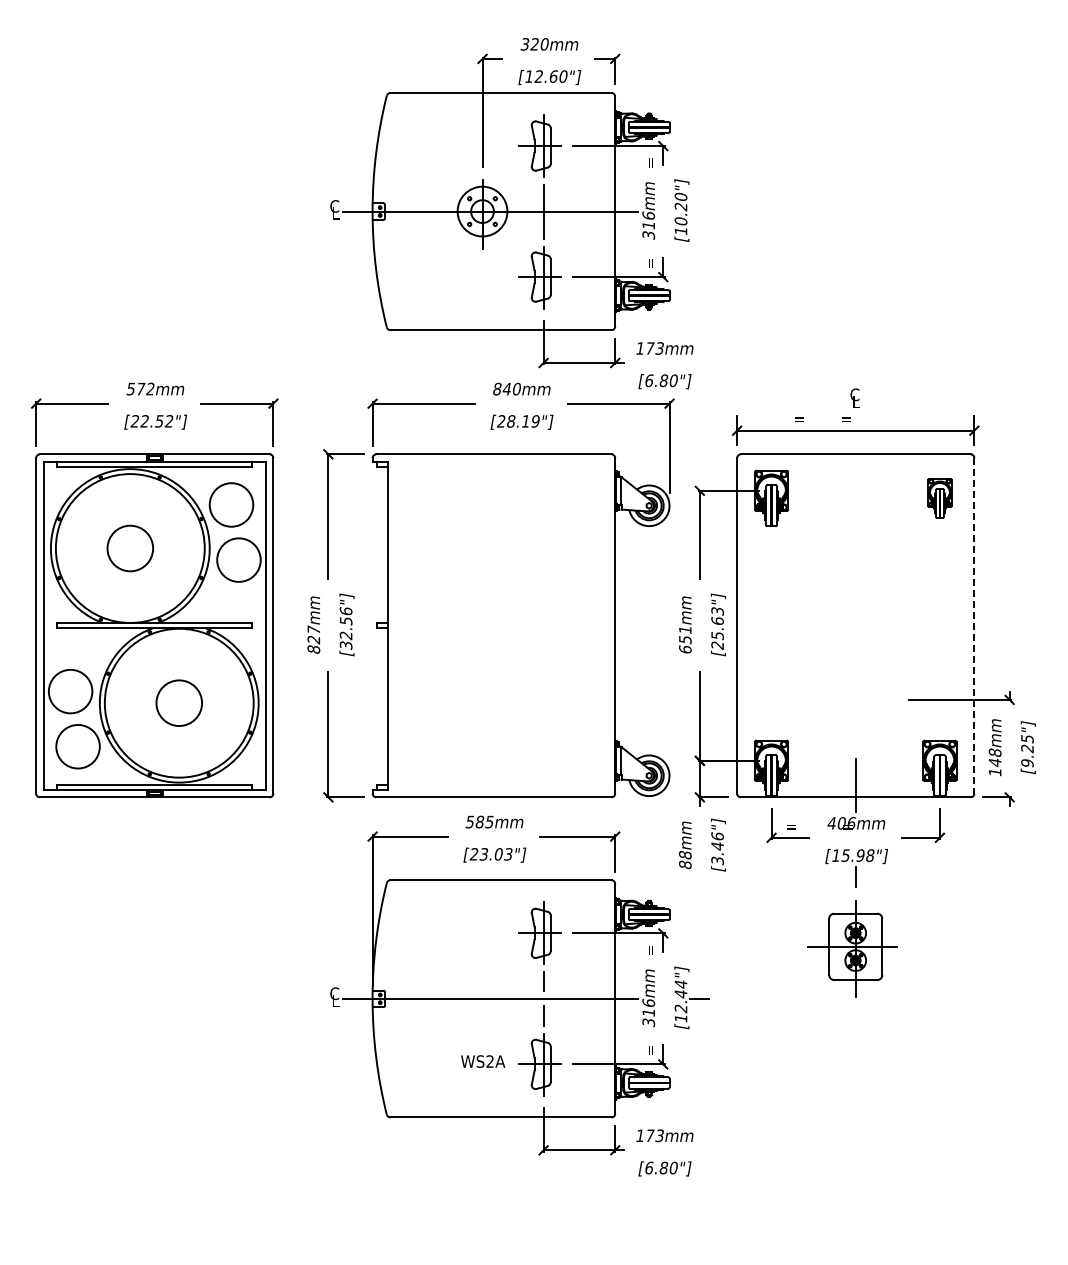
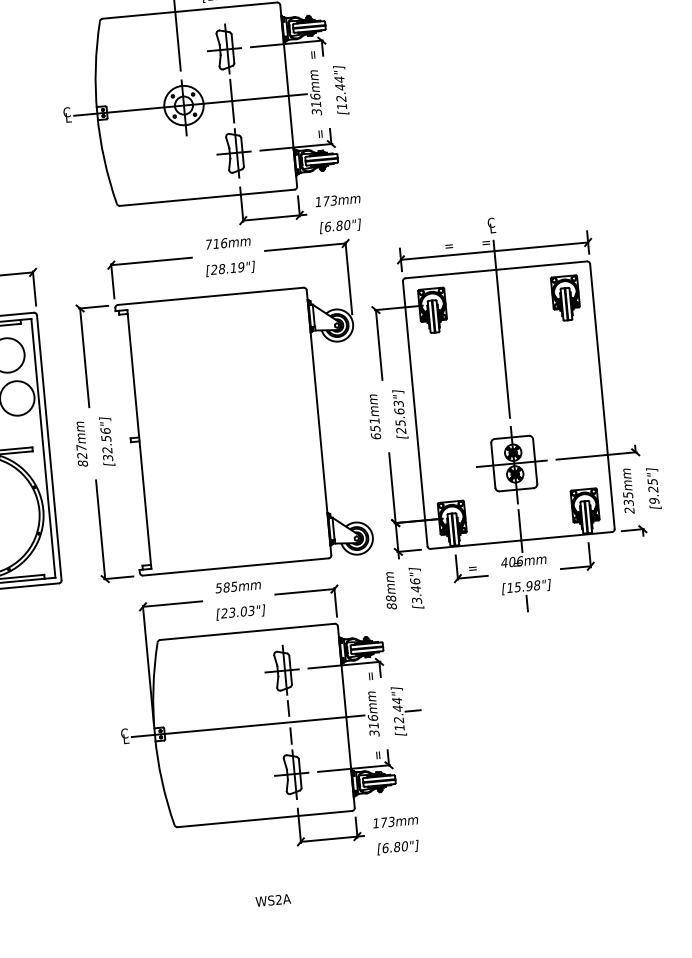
text: (680, 208) -> (339, 88), [10.20"] -> [12.44"]
text: (507, 388) -> (216, 243), 840mm -> 716mm
part: (939, 497) -> (565, 297), size x1.43
line: (855, 529) -> (501, 329), added
line: (974, 625) -> (602, 396), dashed -> solid
text: (994, 762) -> (628, 502), 148mm -> 235mm
part: (852, 948) -> (511, 465), moved
text: (483, 1061) -> (273, 900), moved

